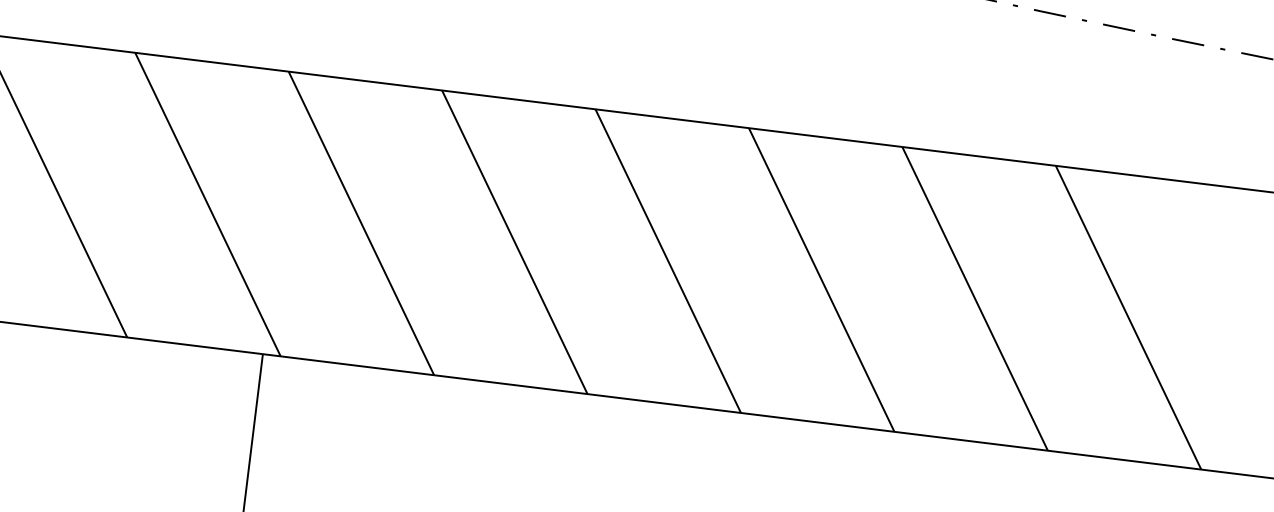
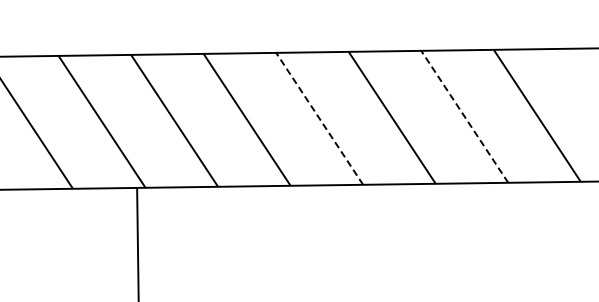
line: (667, 260) -> (319, 118), solid -> dashed
line: (974, 298) -> (464, 116), solid -> dashed

